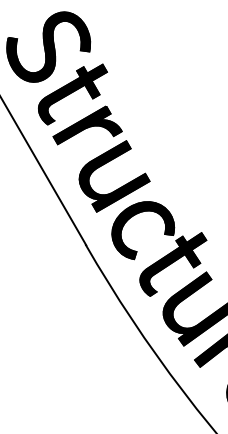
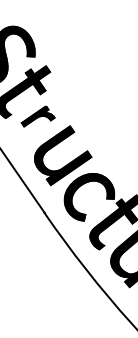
part: (87, 125) -> (37, 116), size x0.6

